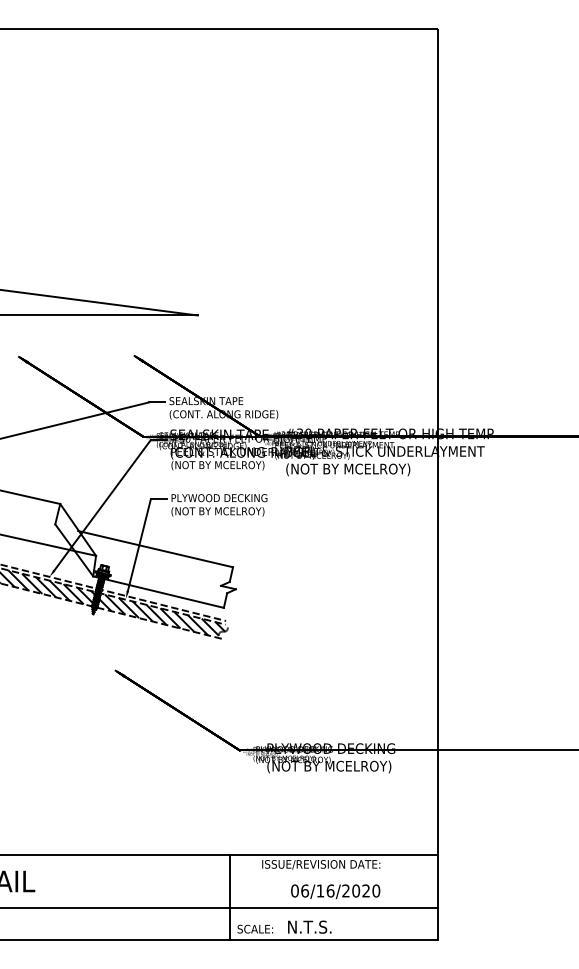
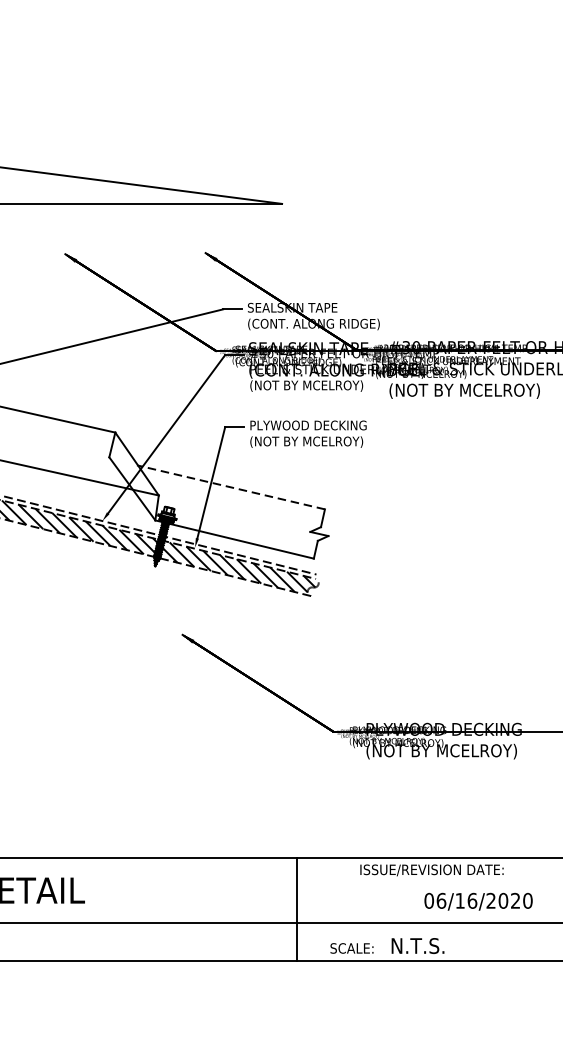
line: (155, 549) -> (230, 487), solid -> dashed
text: (335, 891) -> (478, 901), moved
line: (229, 896) -> (296, 908), moved

